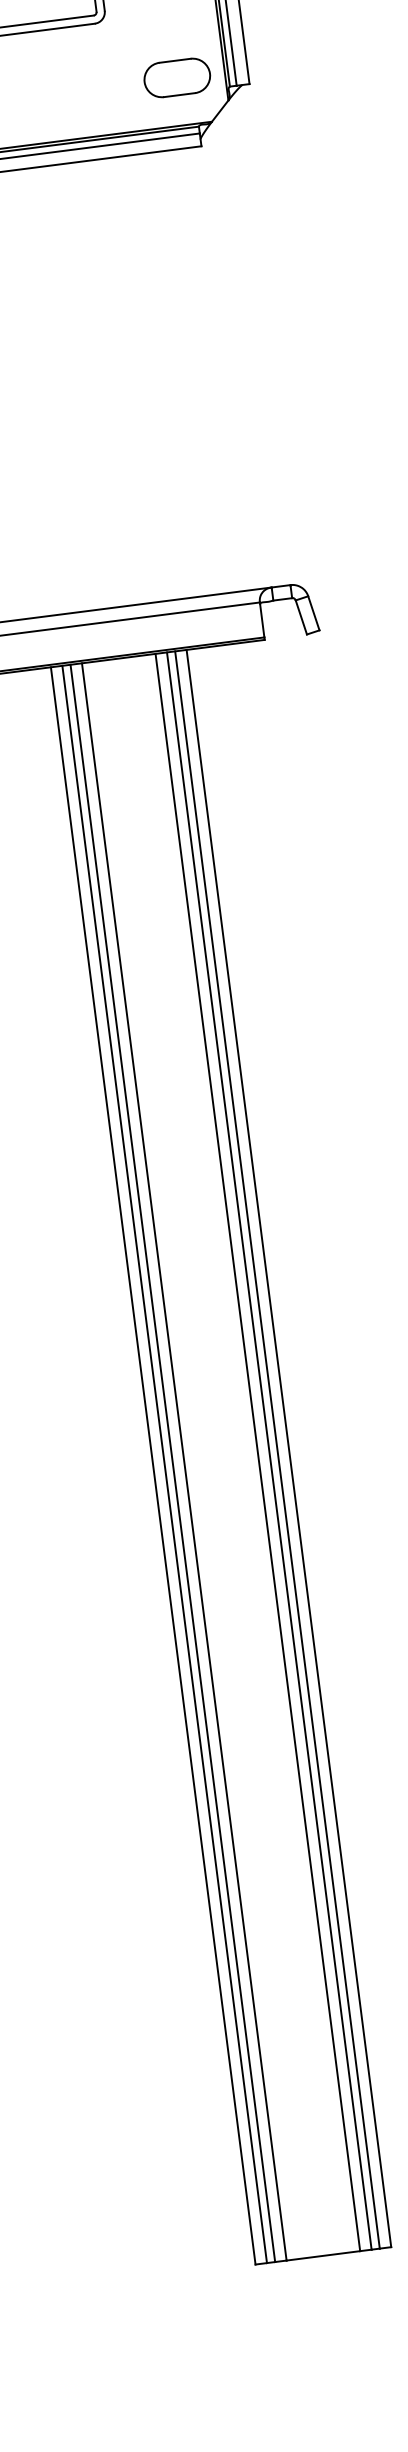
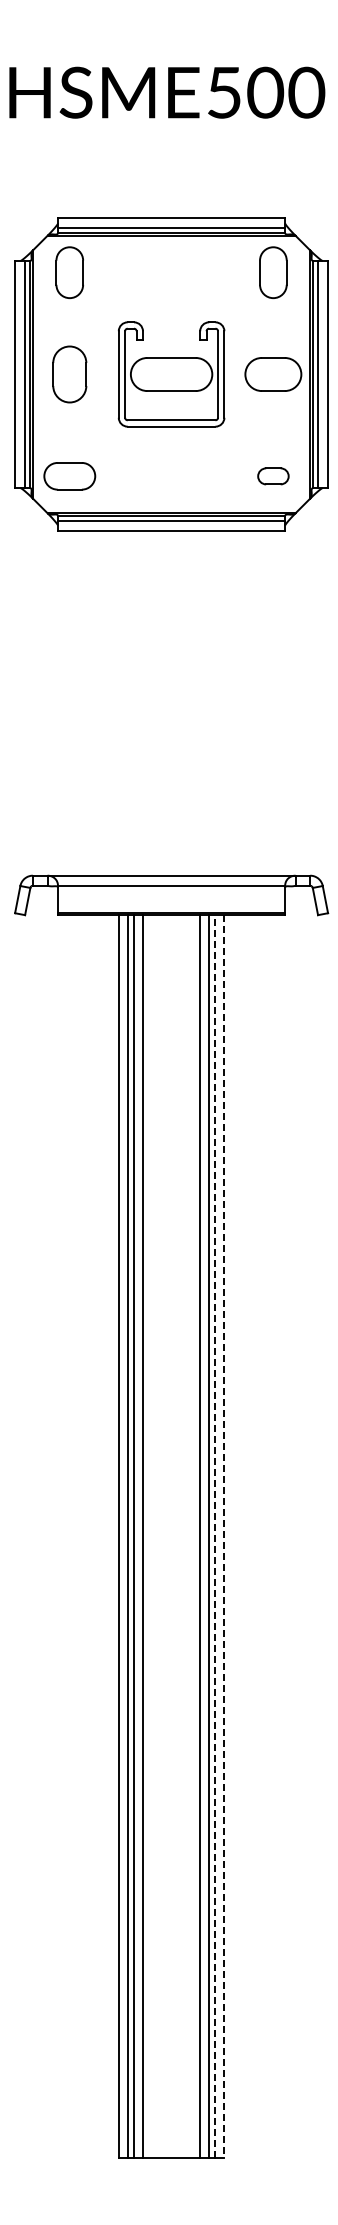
part: (177, 78) -> (273, 476), size x0.6
line: (289, 1448) -> (224, 1536), solid -> dashed
line: (277, 1449) -> (215, 1536), solid -> dashed

